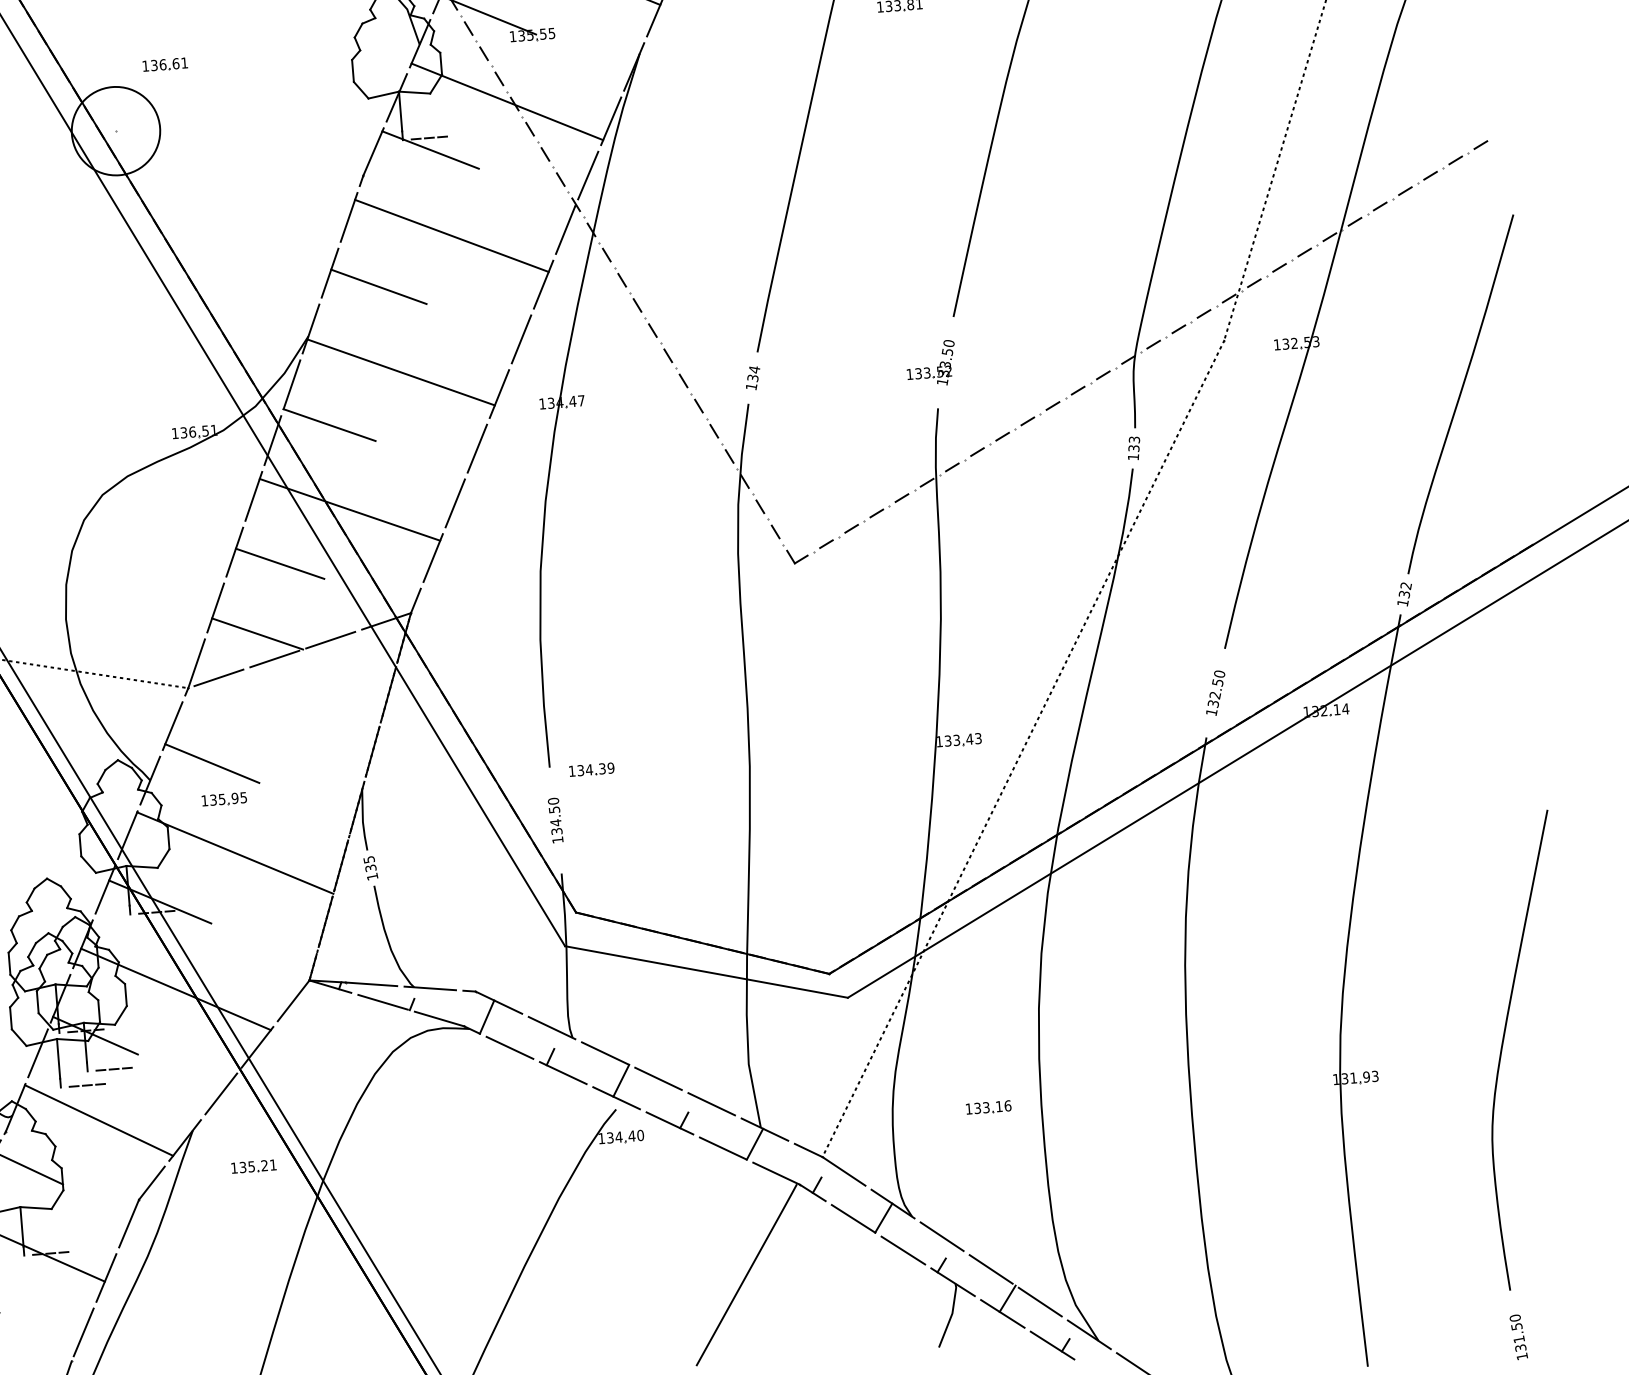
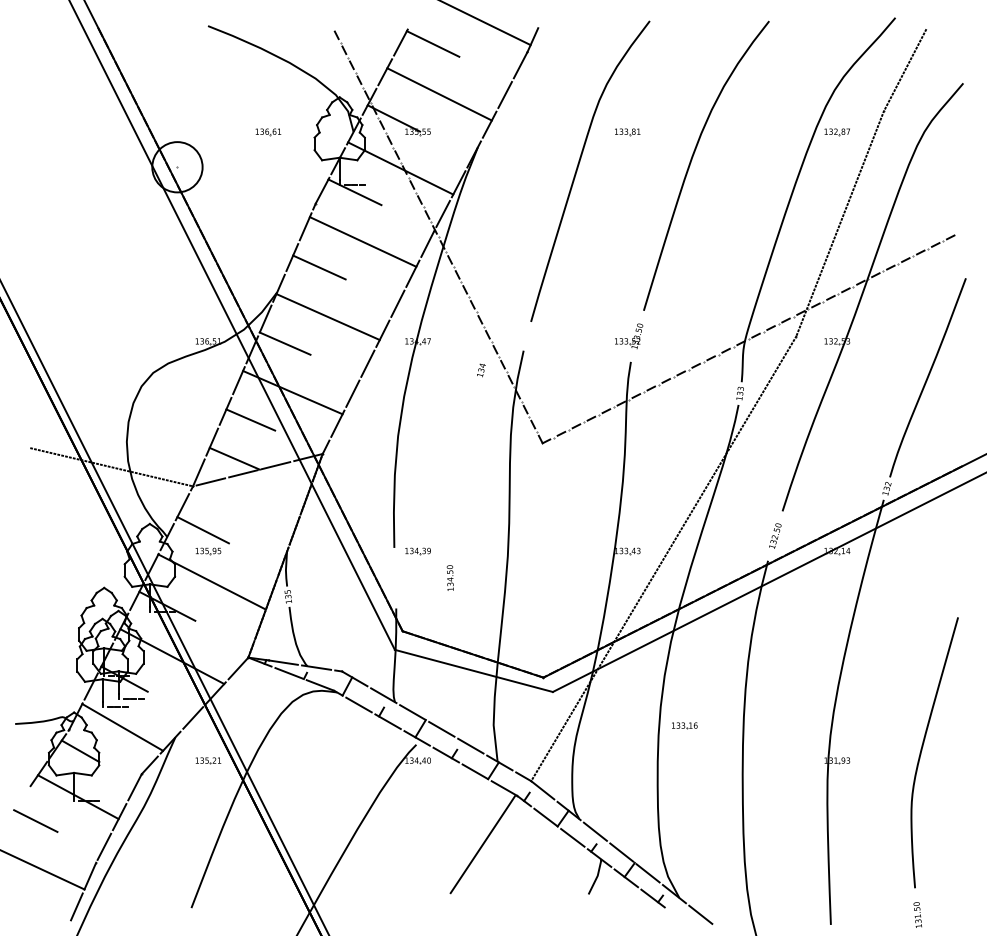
part: (165, 65) -> (268, 132), moved
text: (753, 378) -> (481, 370), moved
text: (554, 819) -> (449, 577), moved
part: (988, 1107) -> (684, 725), moved

